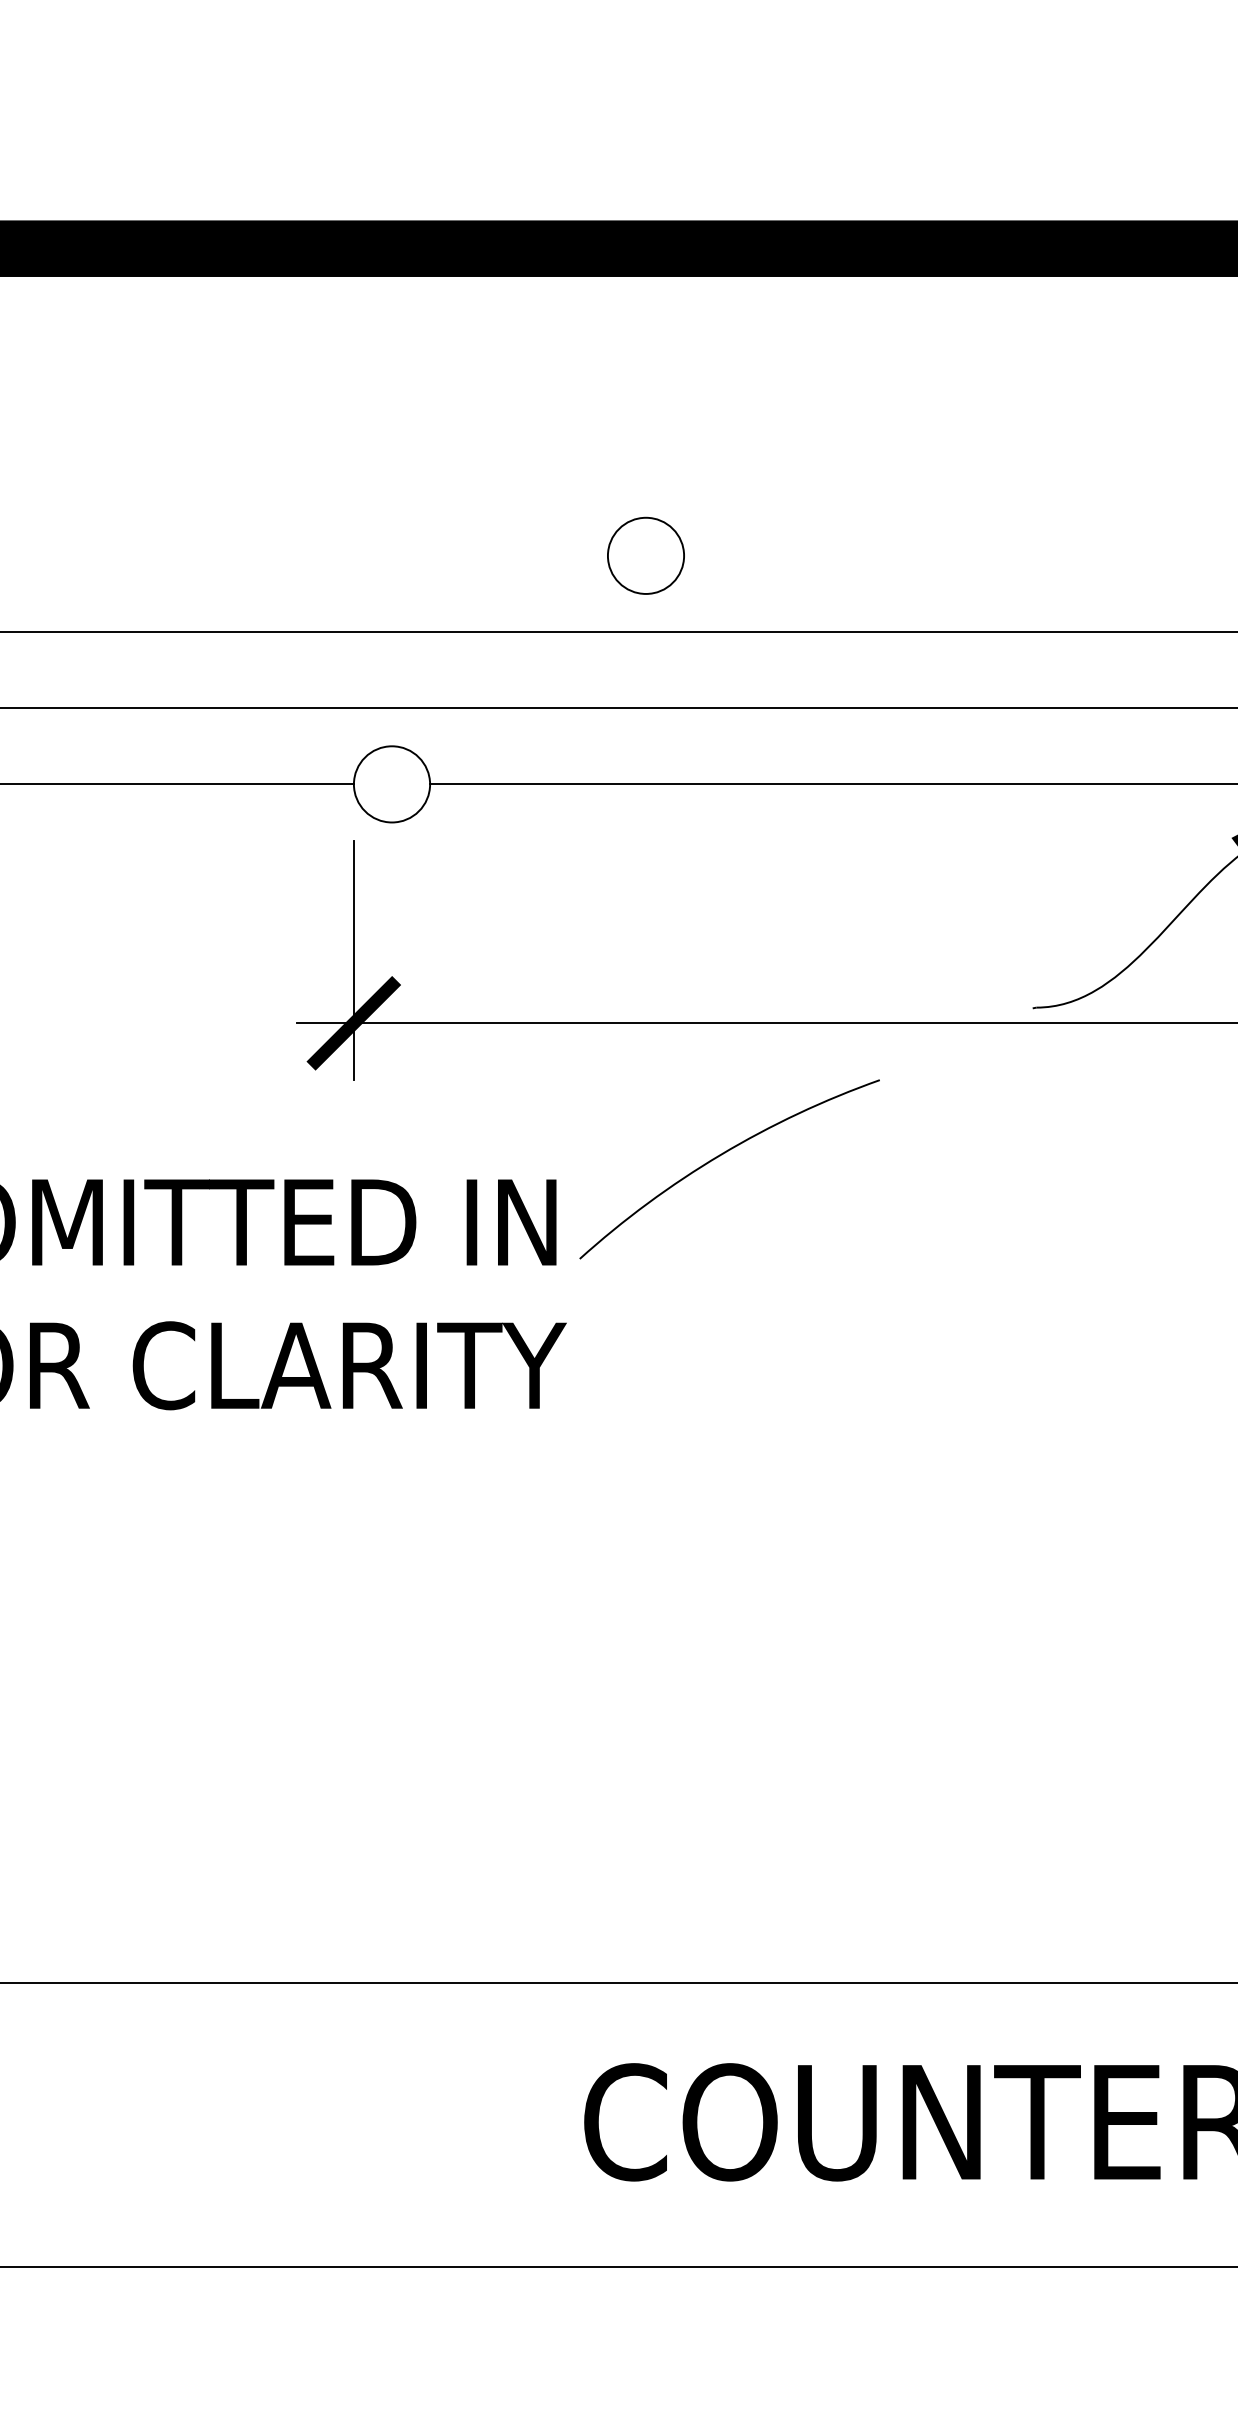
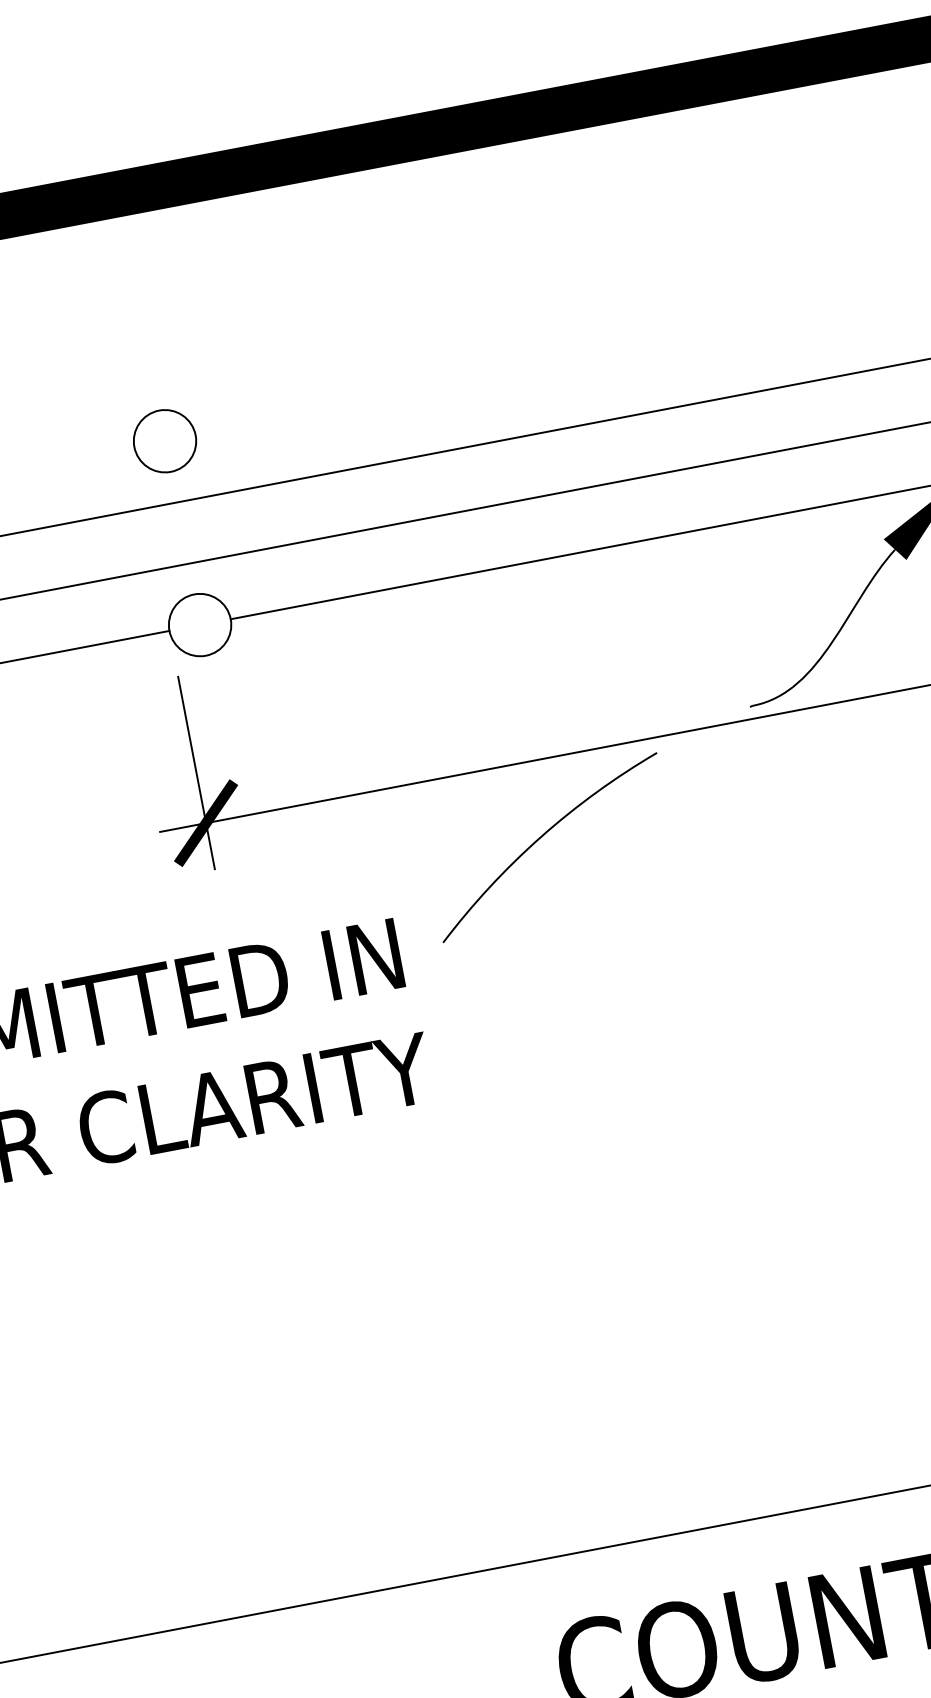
circle: (645, 555) -> (164, 441), moved
arc: (720, 1156) -> (540, 838), moved

